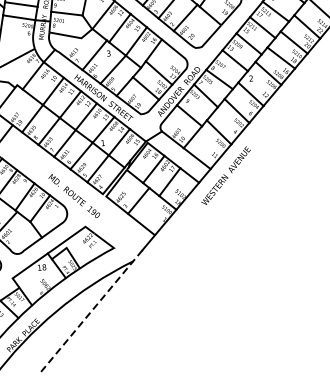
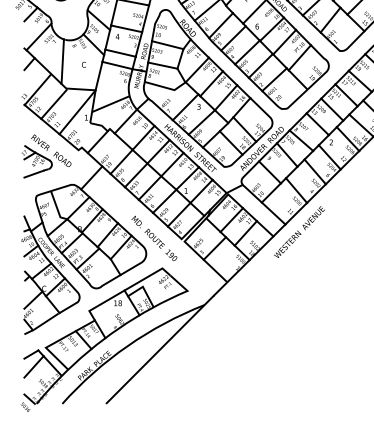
line: (91, 312) -> (160, 349), dashed -> solid

